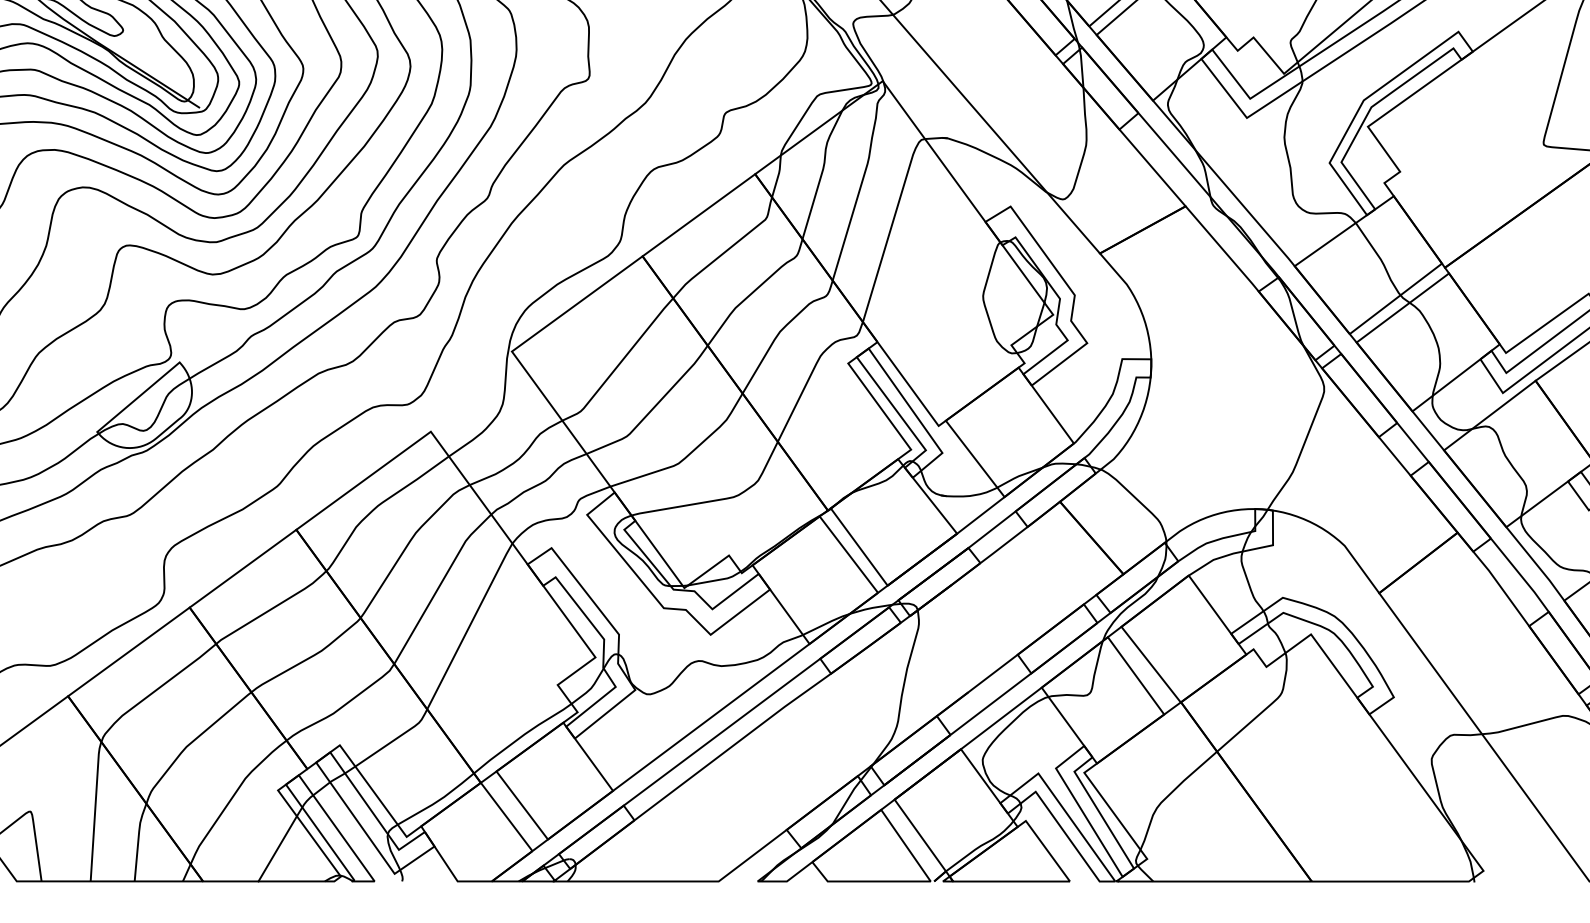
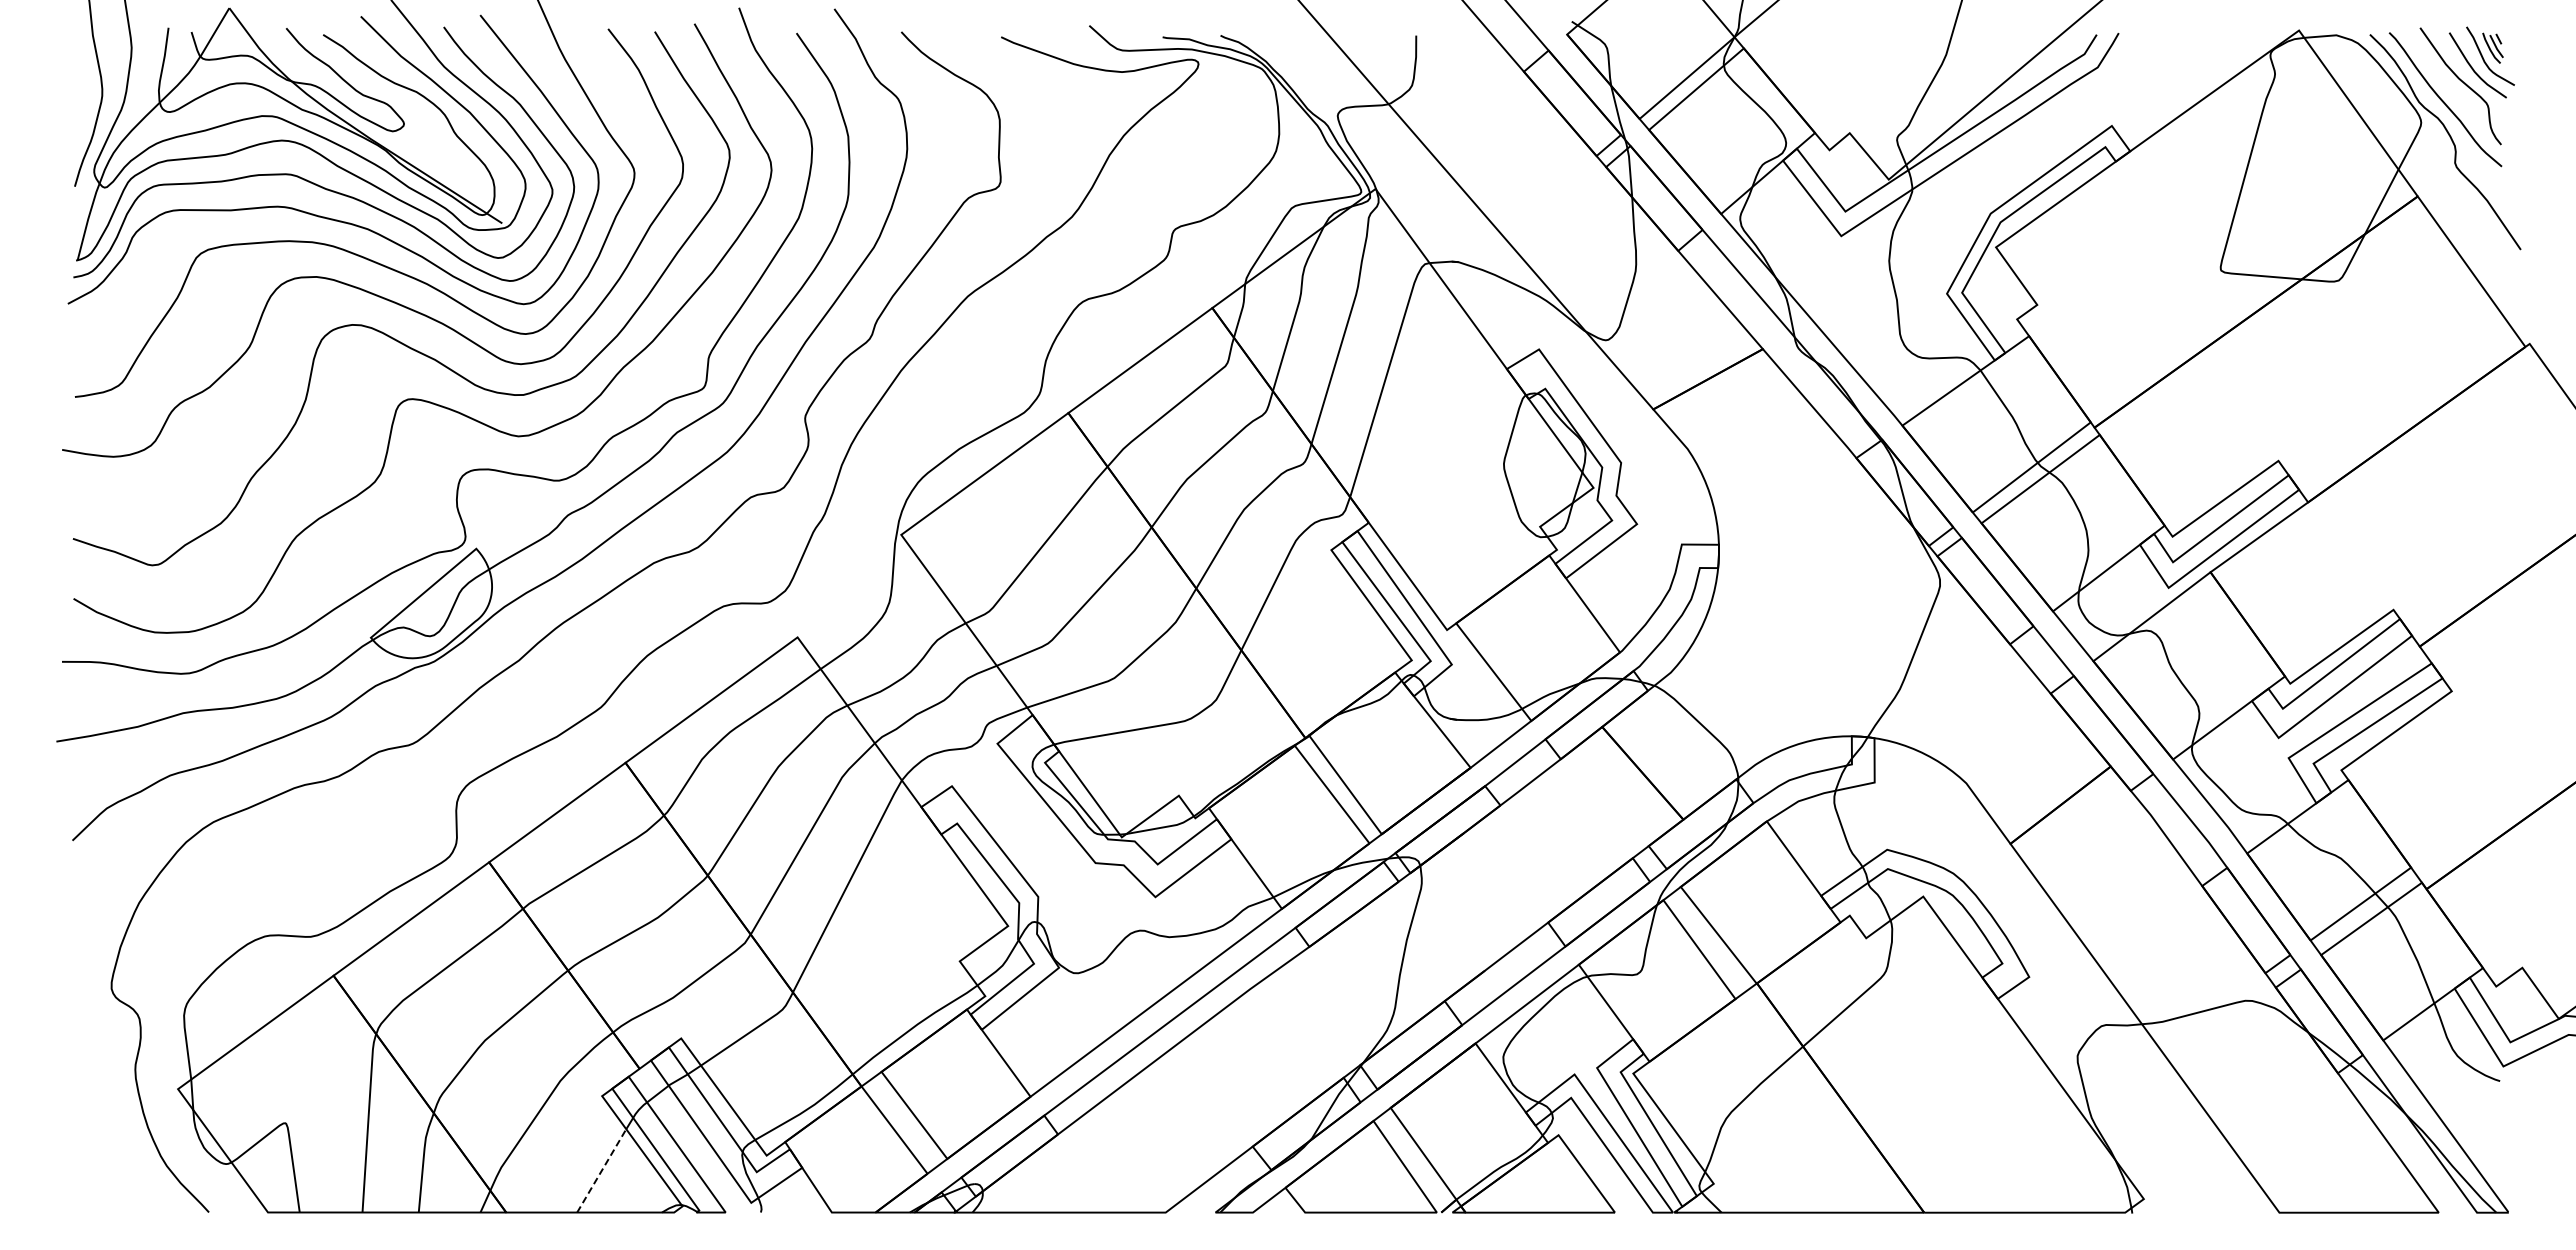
line: (277, 848) -> (601, 1170), solid -> dashed

